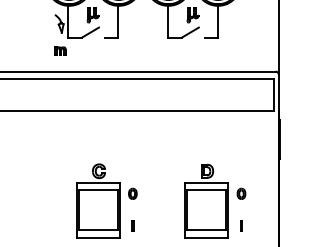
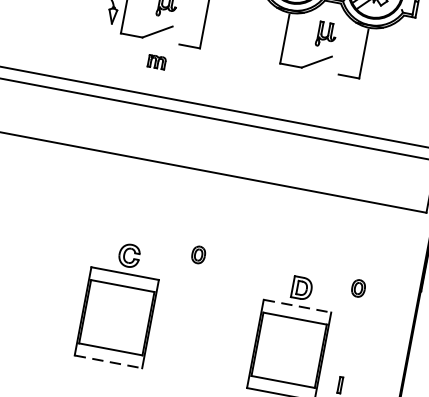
part: (60, 50) -> (157, 61), moved
line: (207, 182) -> (299, 306), solid -> dashed
part: (132, 193) -> (198, 254), moved
part: (241, 193) -> (358, 287), moved
part: (132, 225) -> (166, 352), removed
line: (98, 237) -> (108, 361), solid -> dashed

